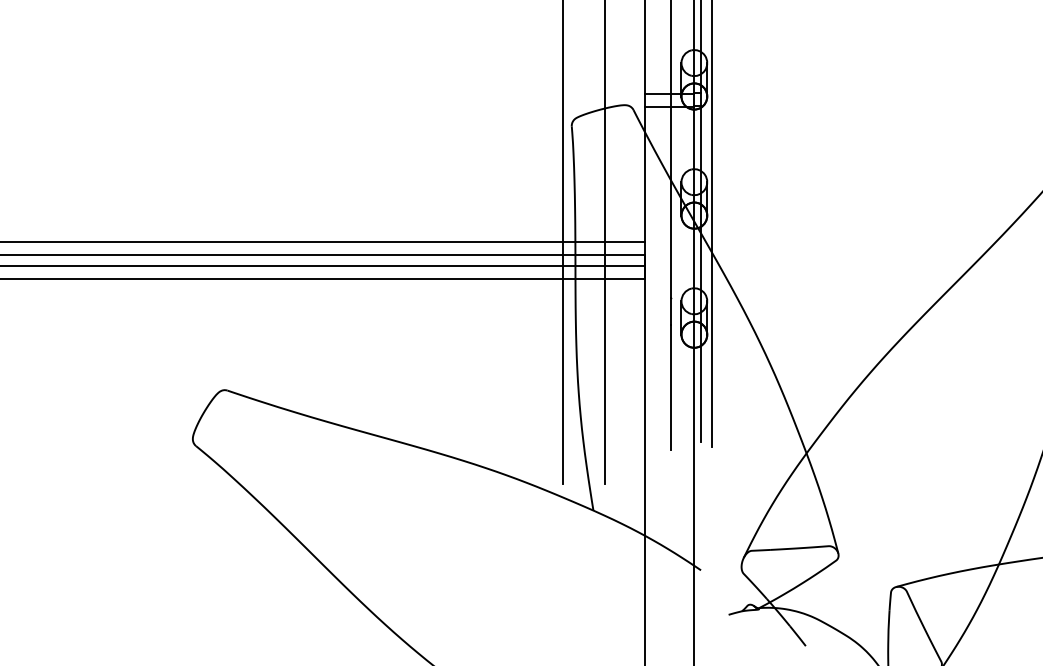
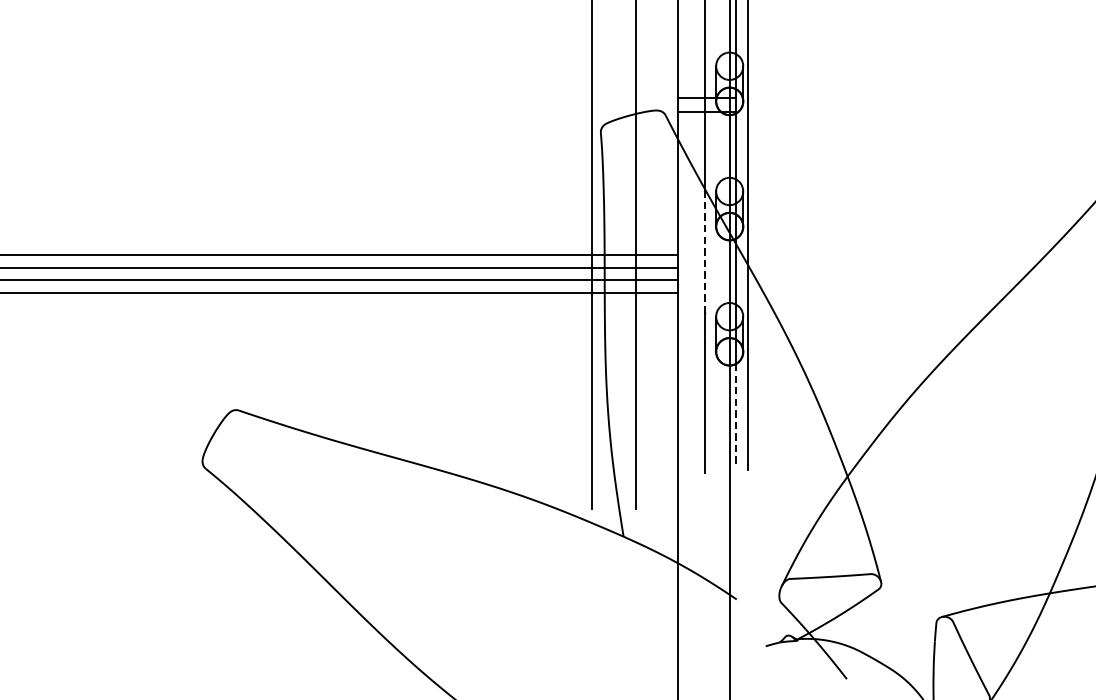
line: (670, 238) -> (704, 250), solid -> dashed
line: (700, 394) -> (736, 414), solid -> dashed

